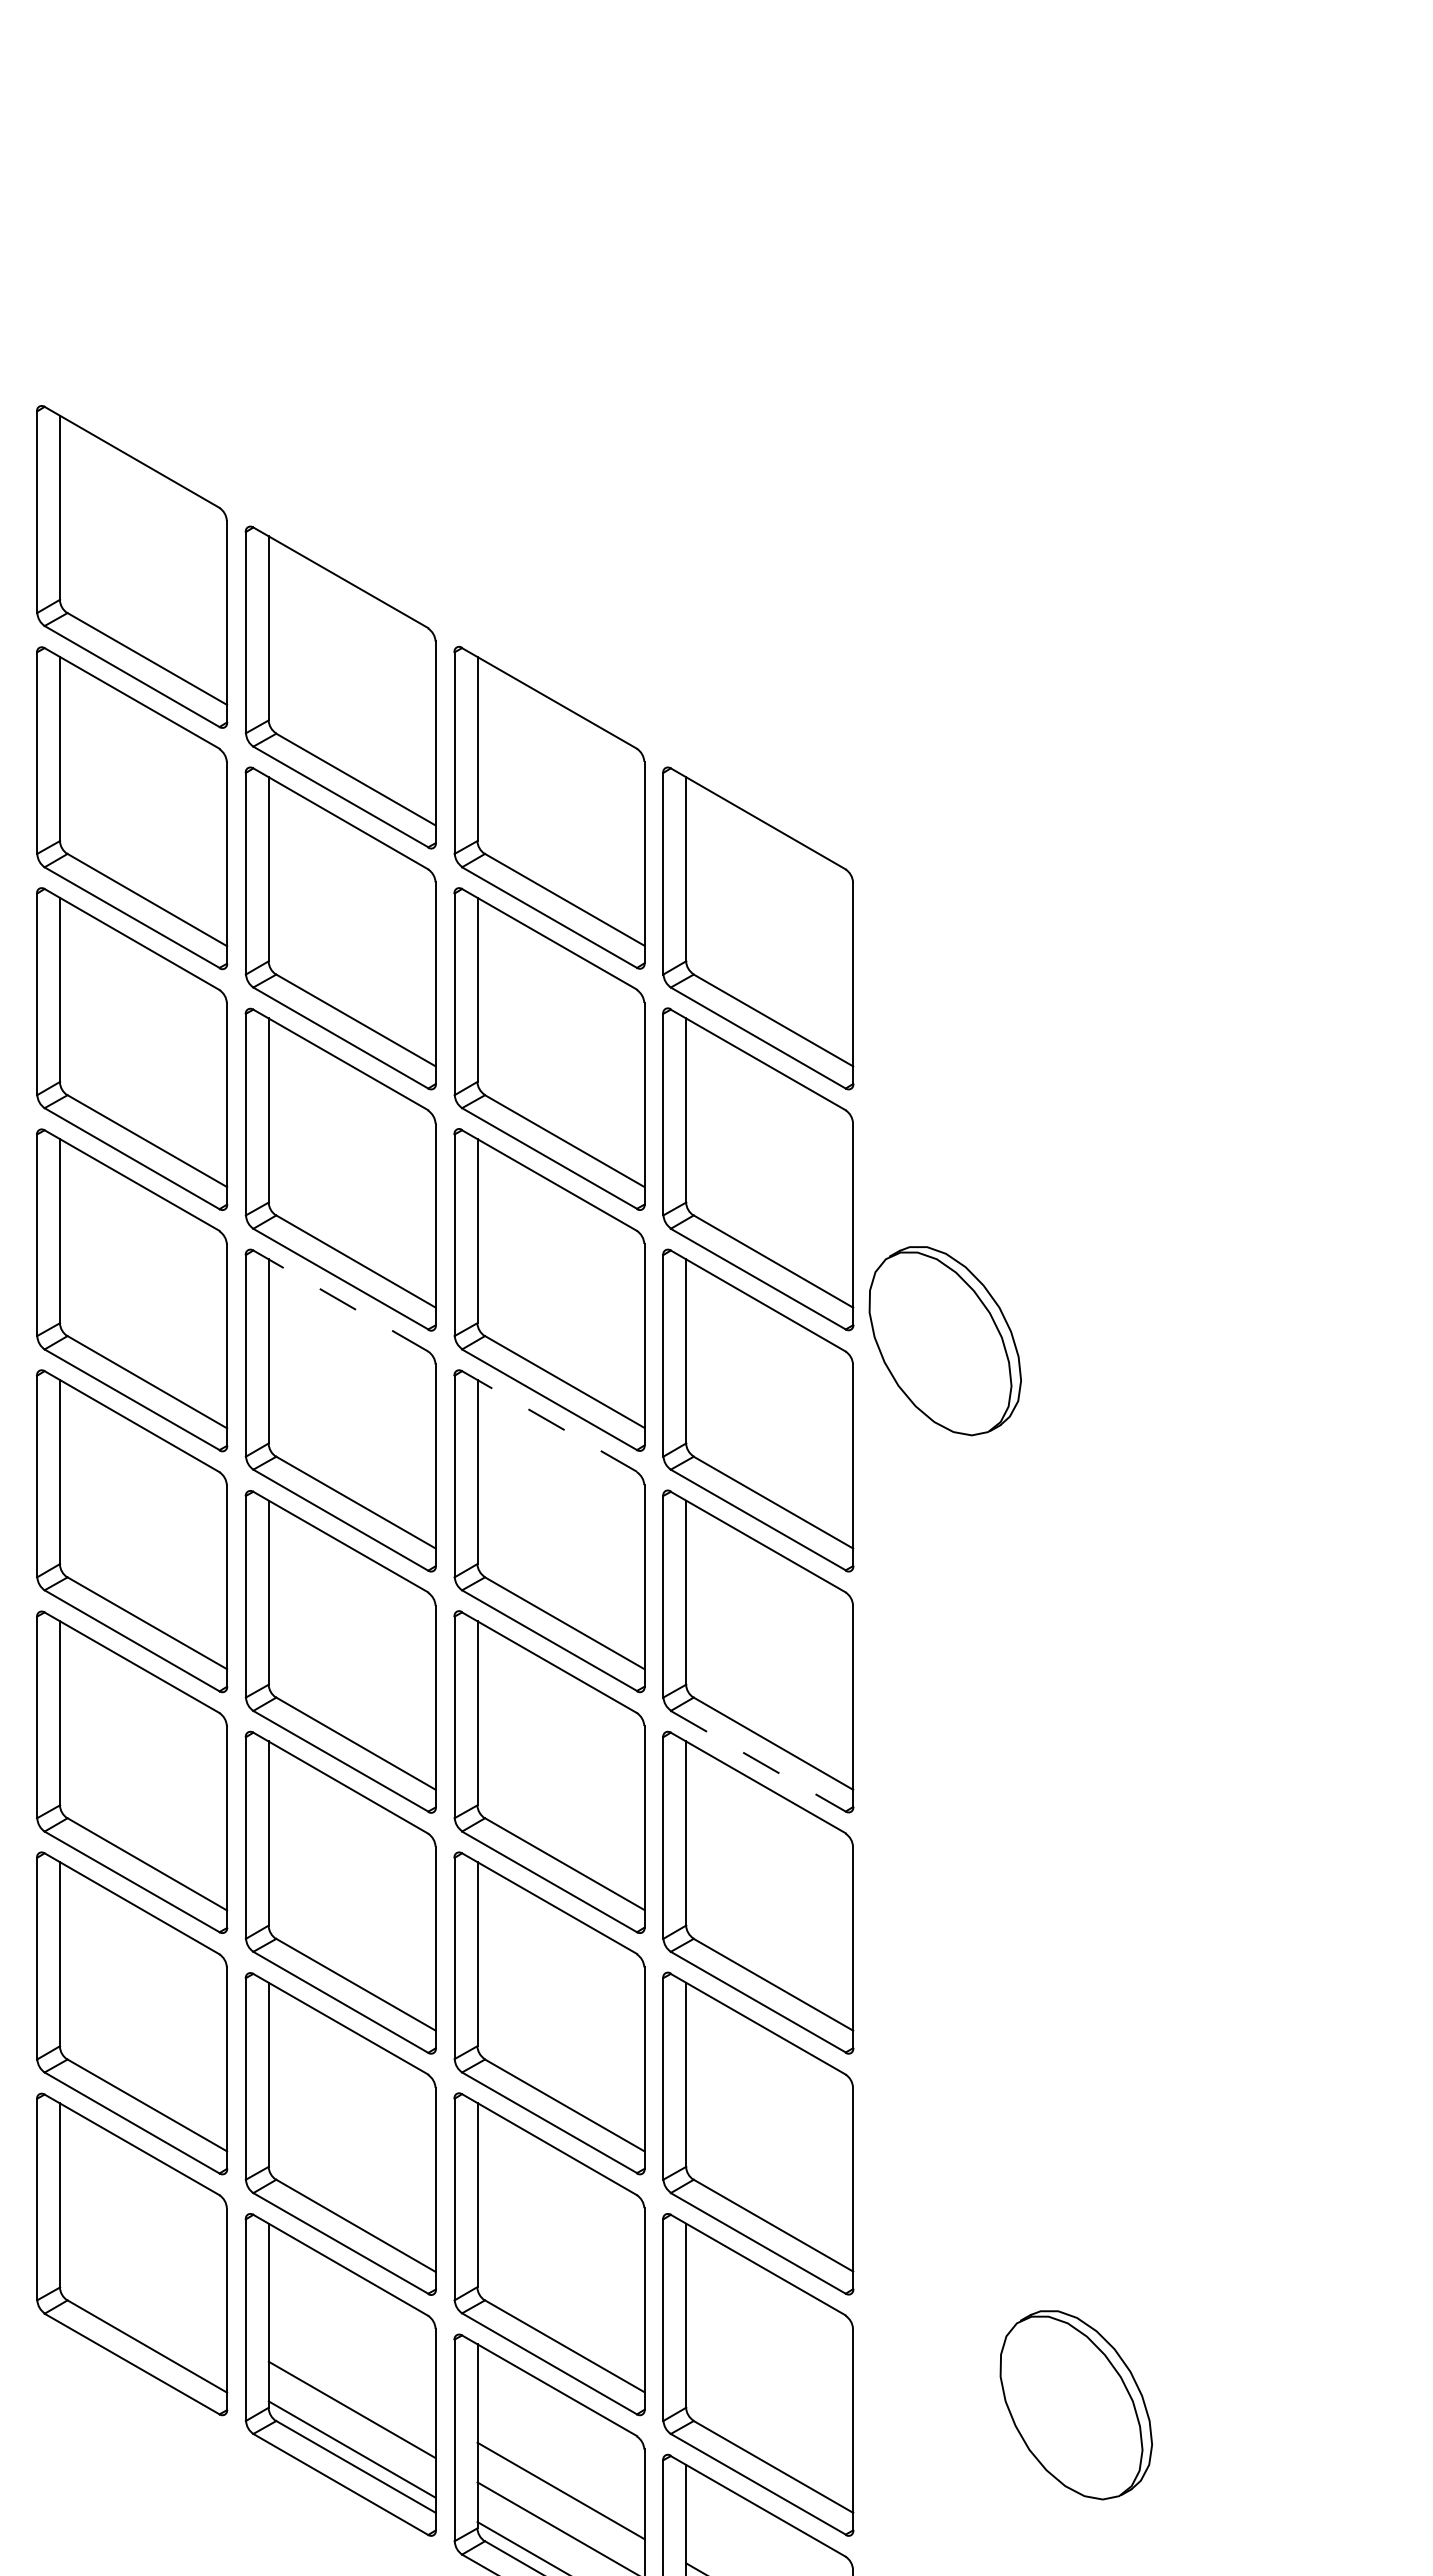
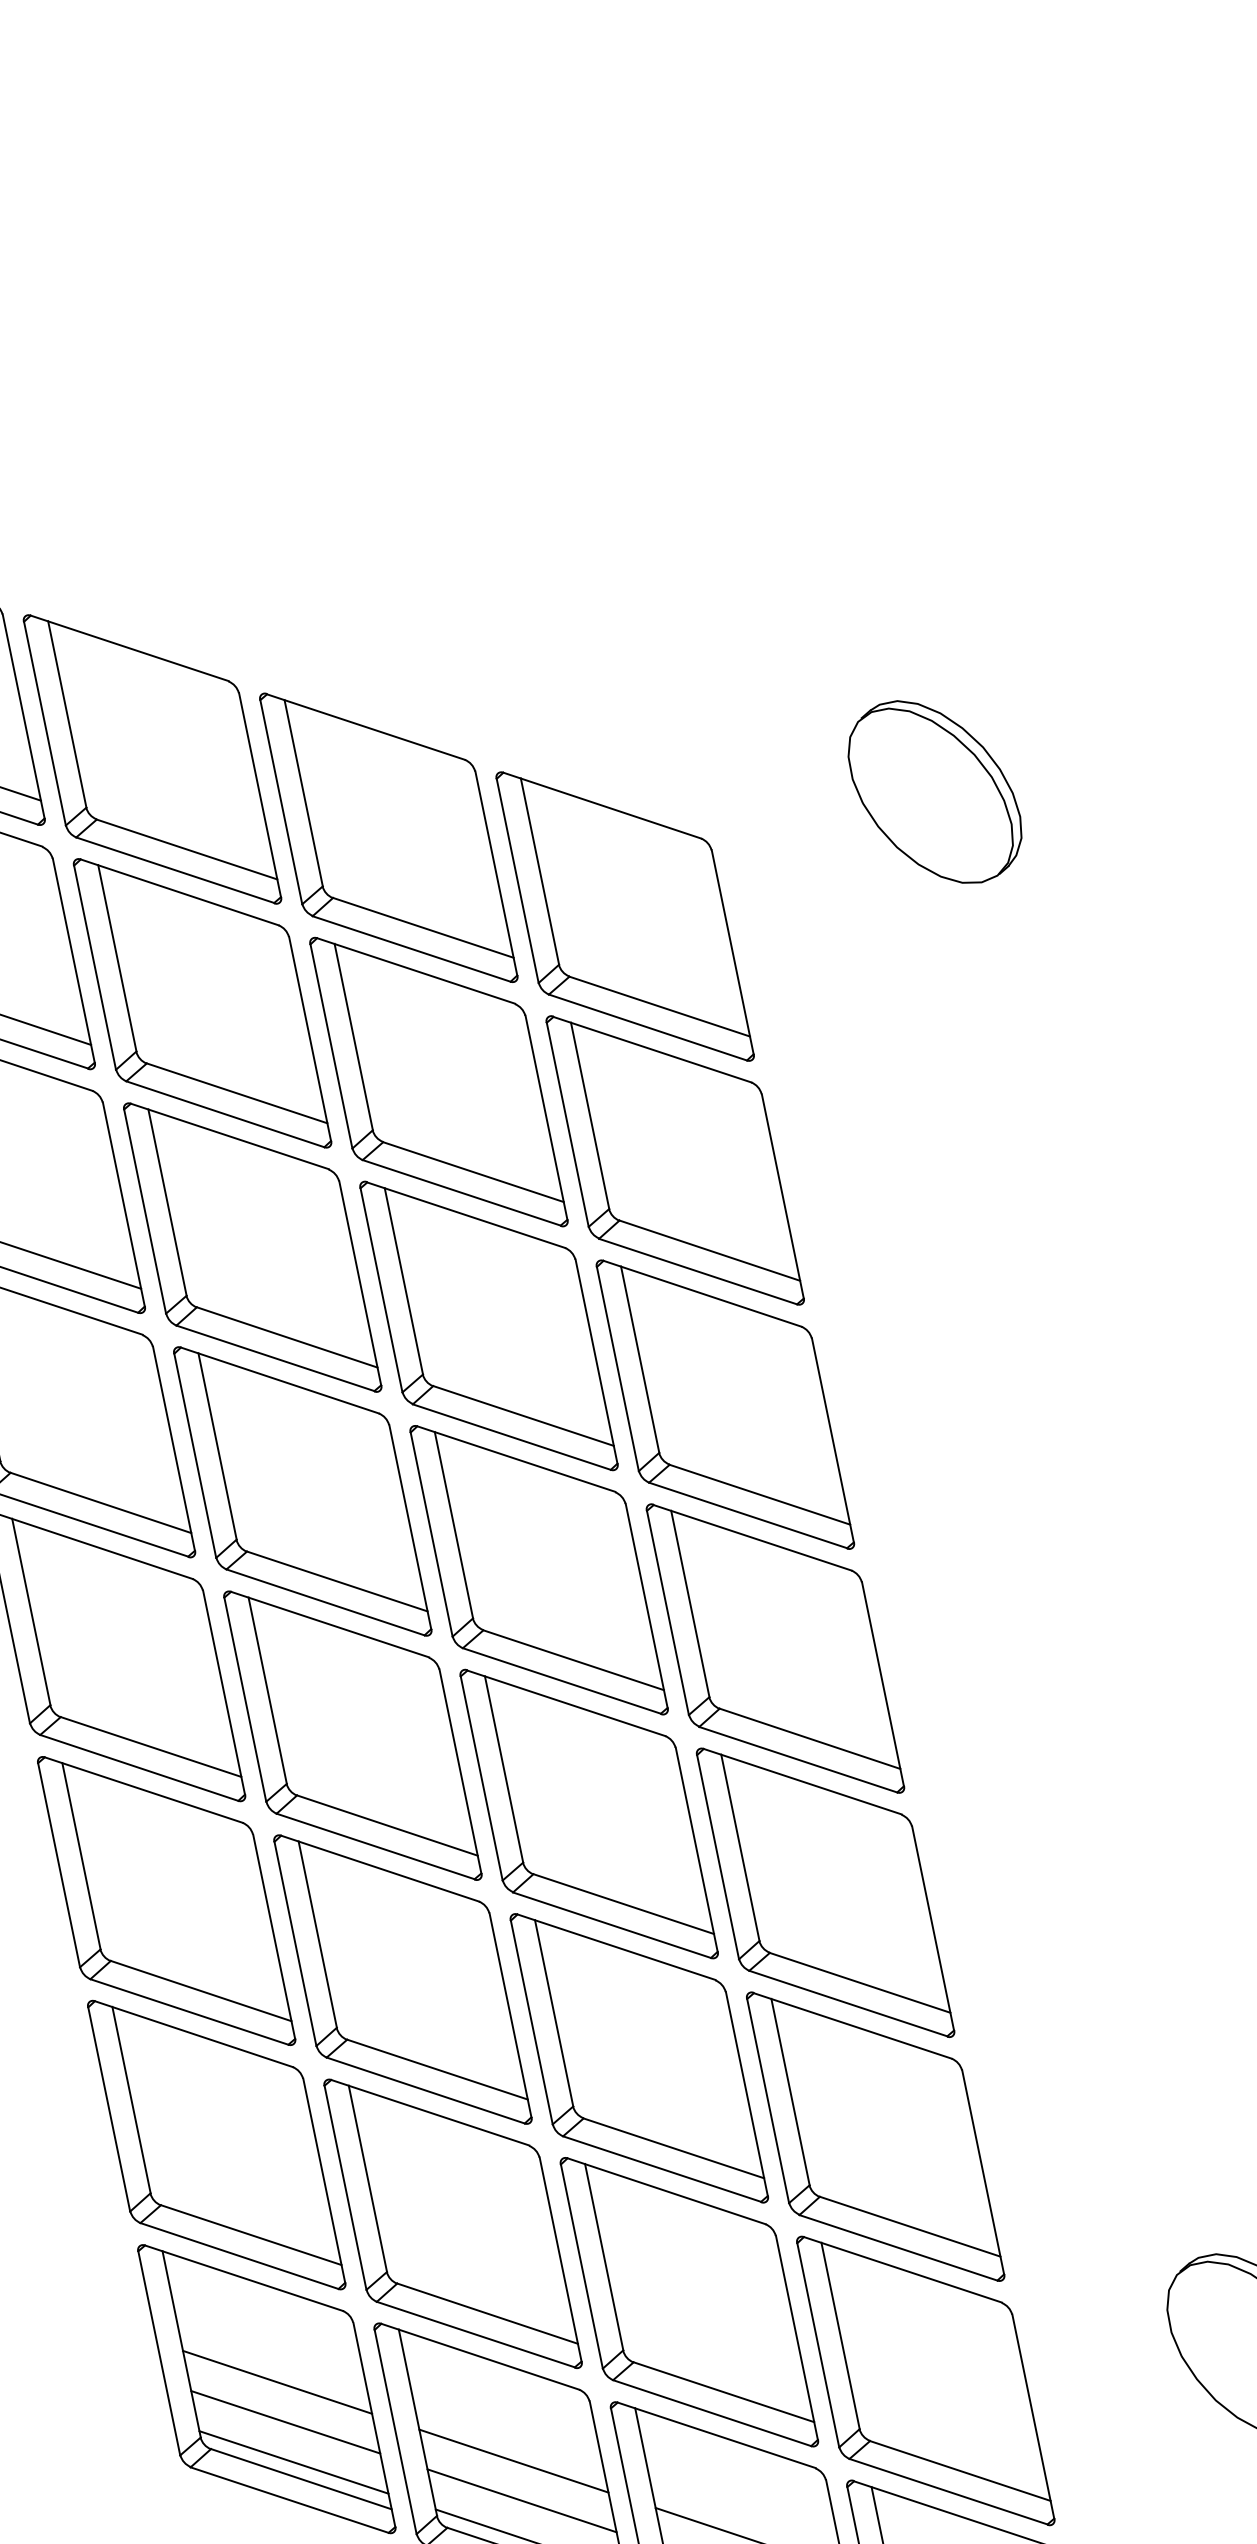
line: (340, 1301) -> (279, 1381), dashed -> solid
part: (944, 1341) -> (934, 793), moved
line: (549, 1421) -> (516, 1459), dashed -> solid
line: (758, 1761) -> (798, 1759), dashed -> solid
line: (143, 2249) -> (277, 2381), added
line: (143, 2289) -> (285, 2422), added
line: (143, 2329) -> (293, 2462), added
line: (351, 2370) -> (513, 2461), added

